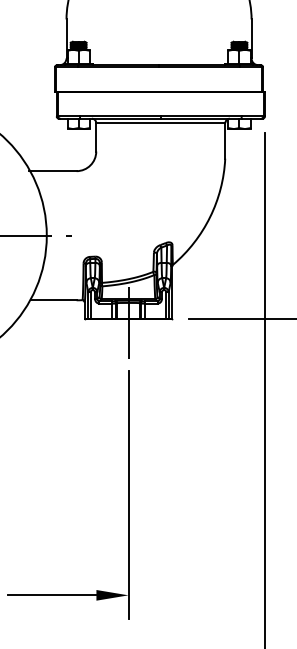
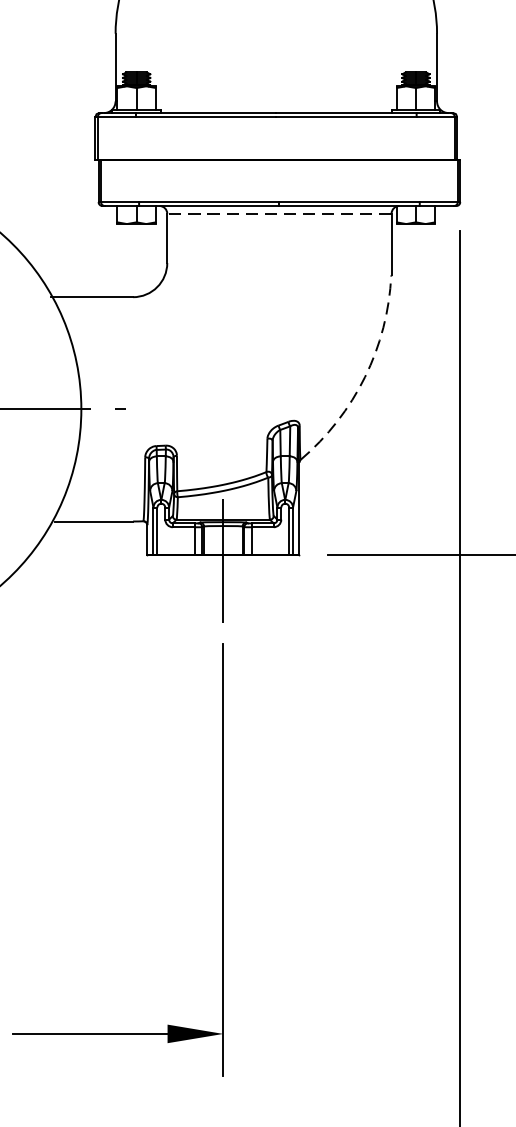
line: (160, 123) -> (278, 214), solid -> dashed
arc: (210, 217) -> (365, 377), solid -> dashed

